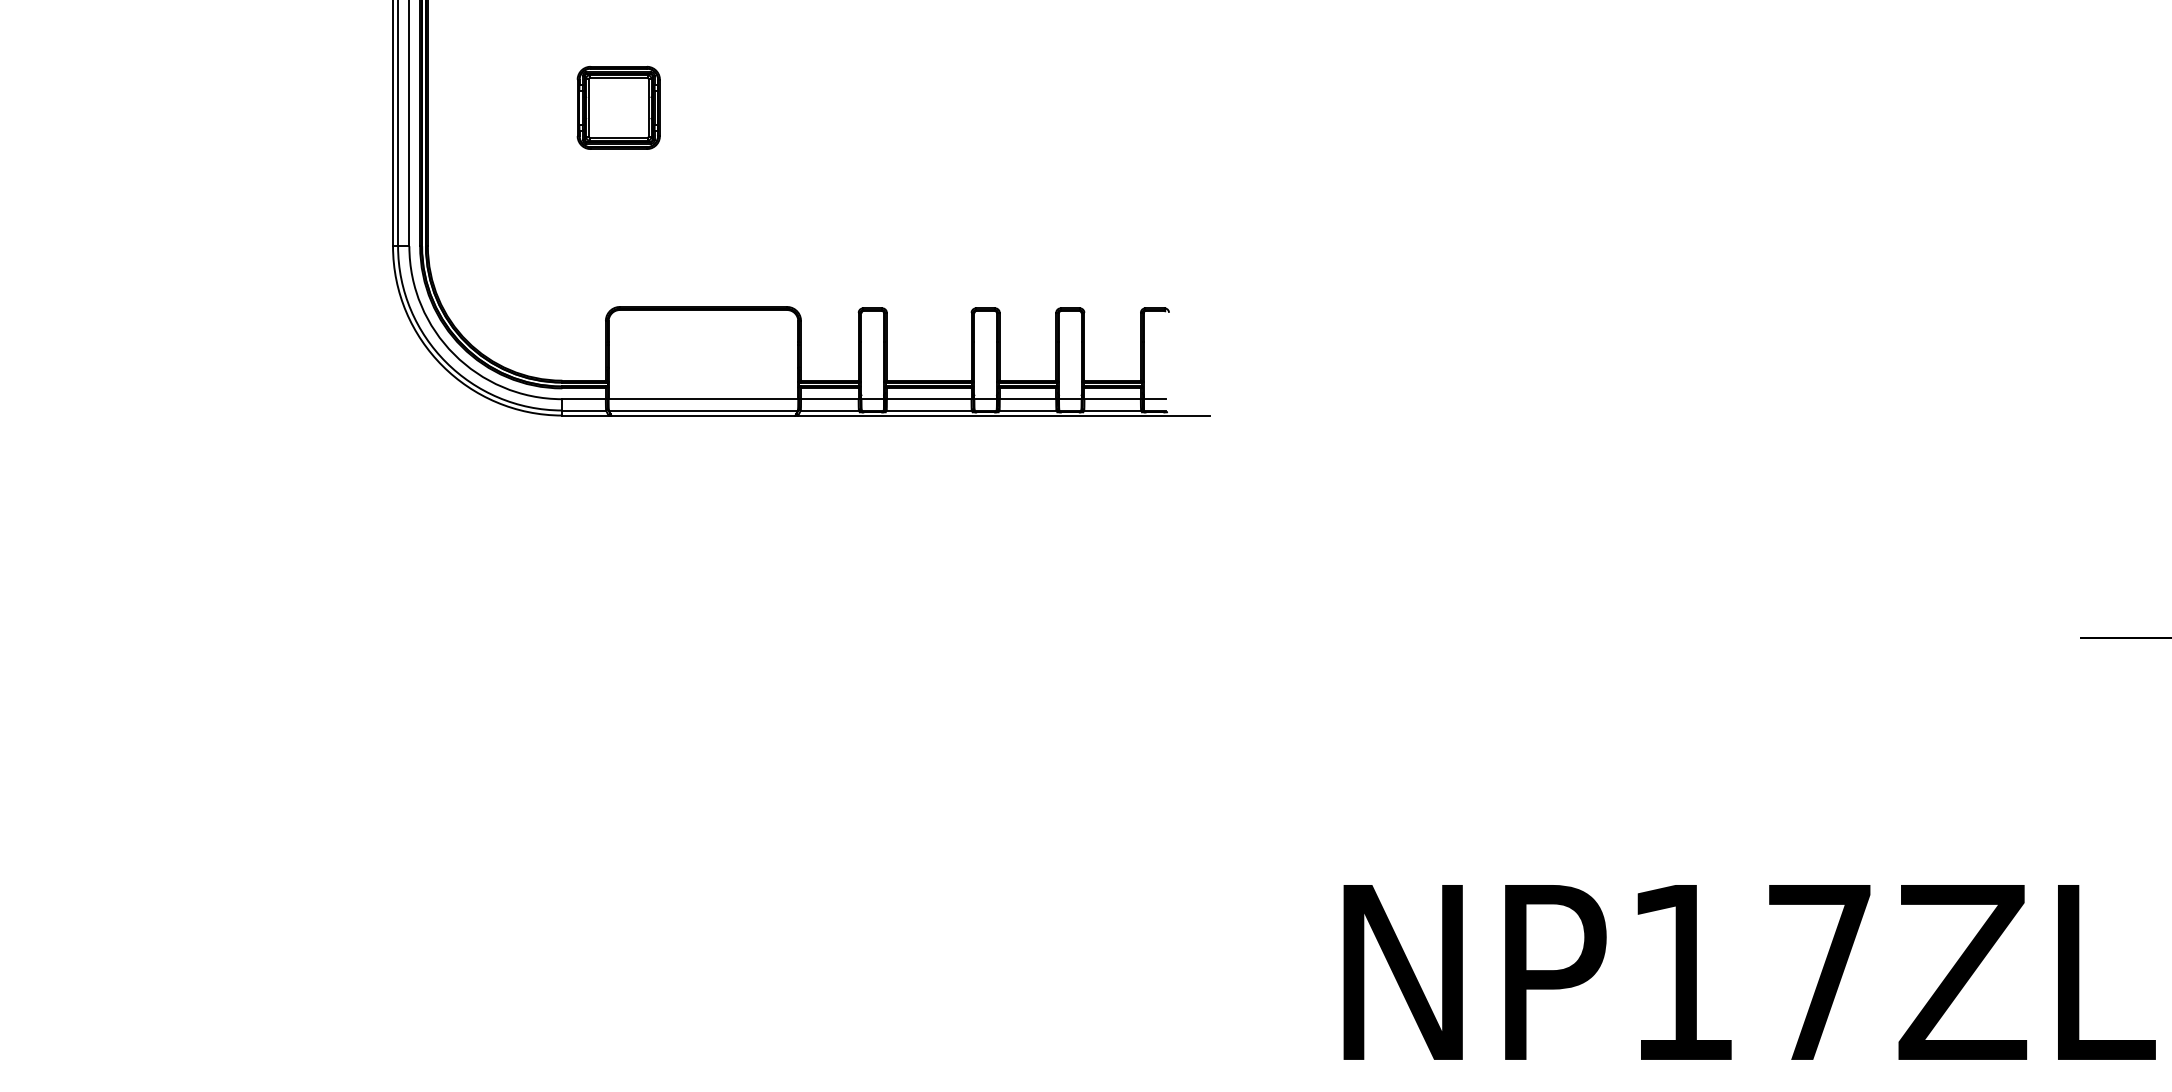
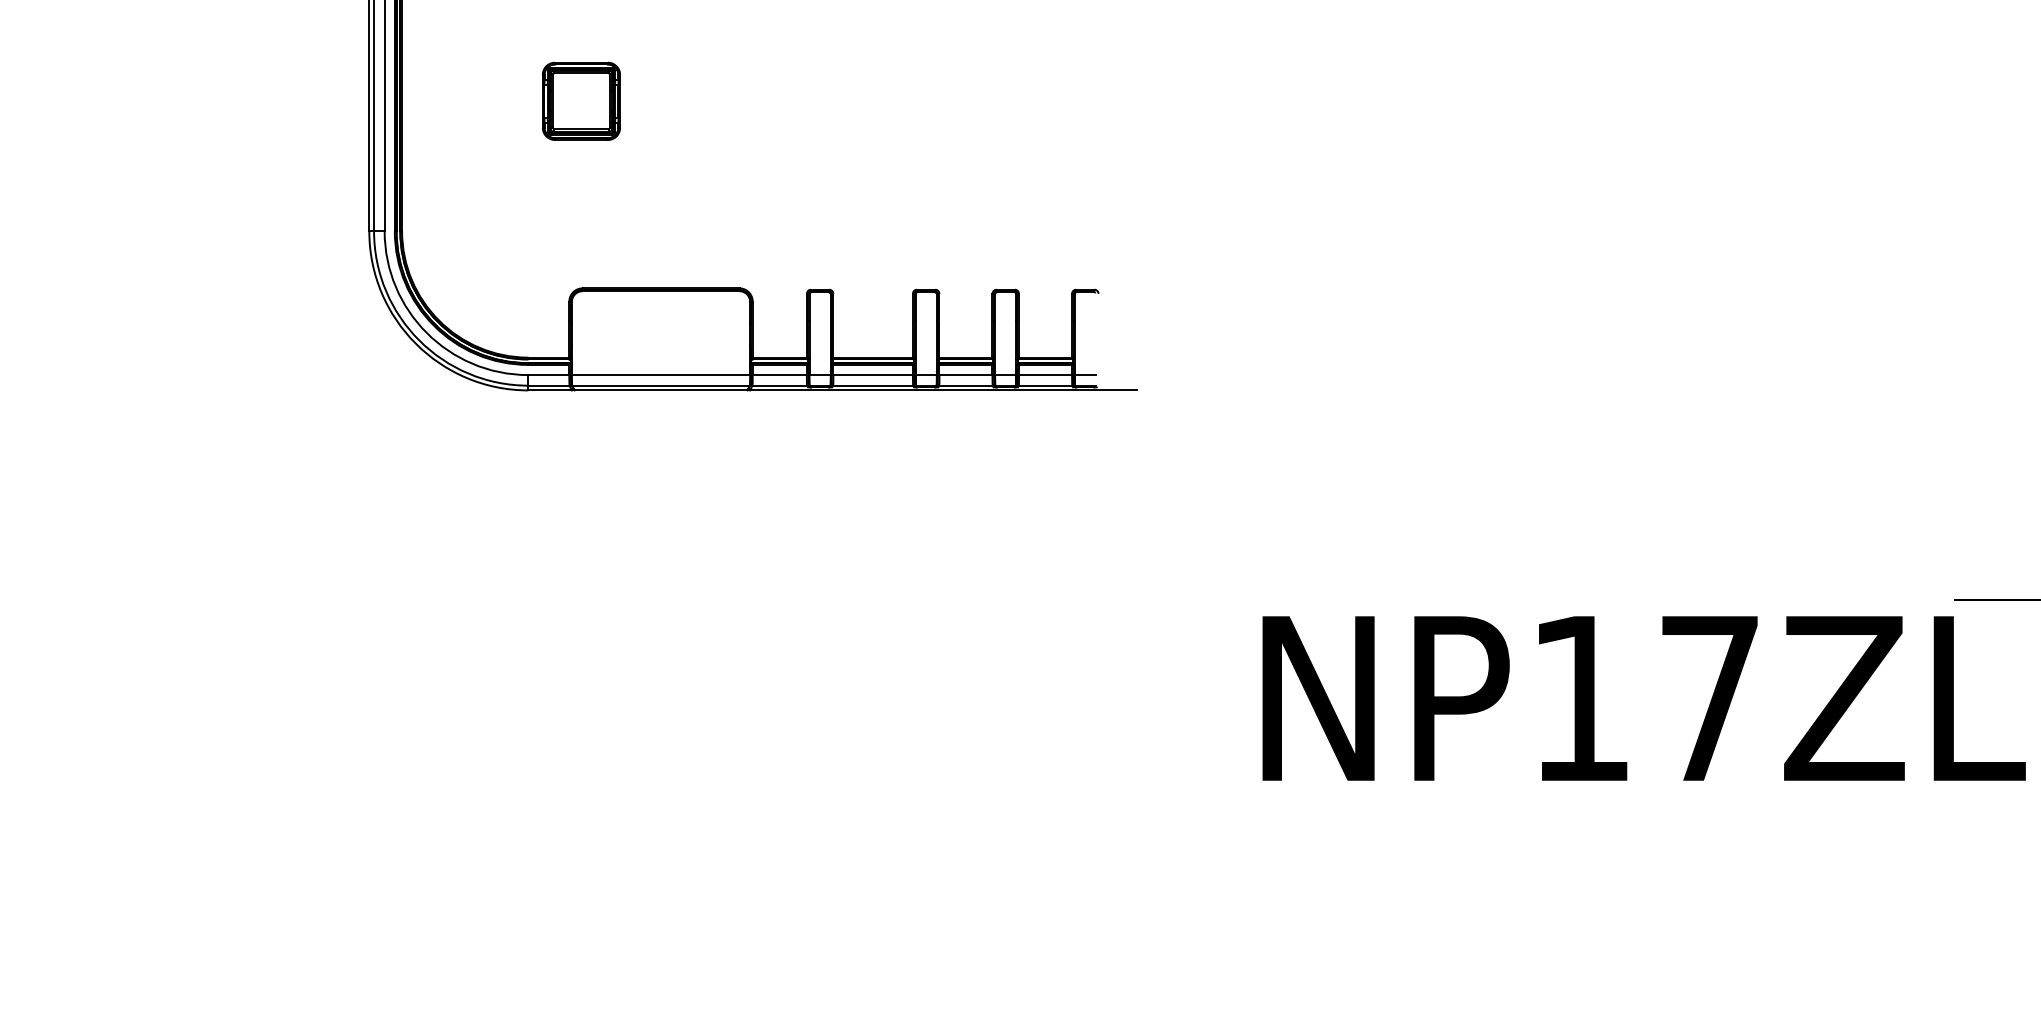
text: (1749, 972) -> (1643, 698), moved

